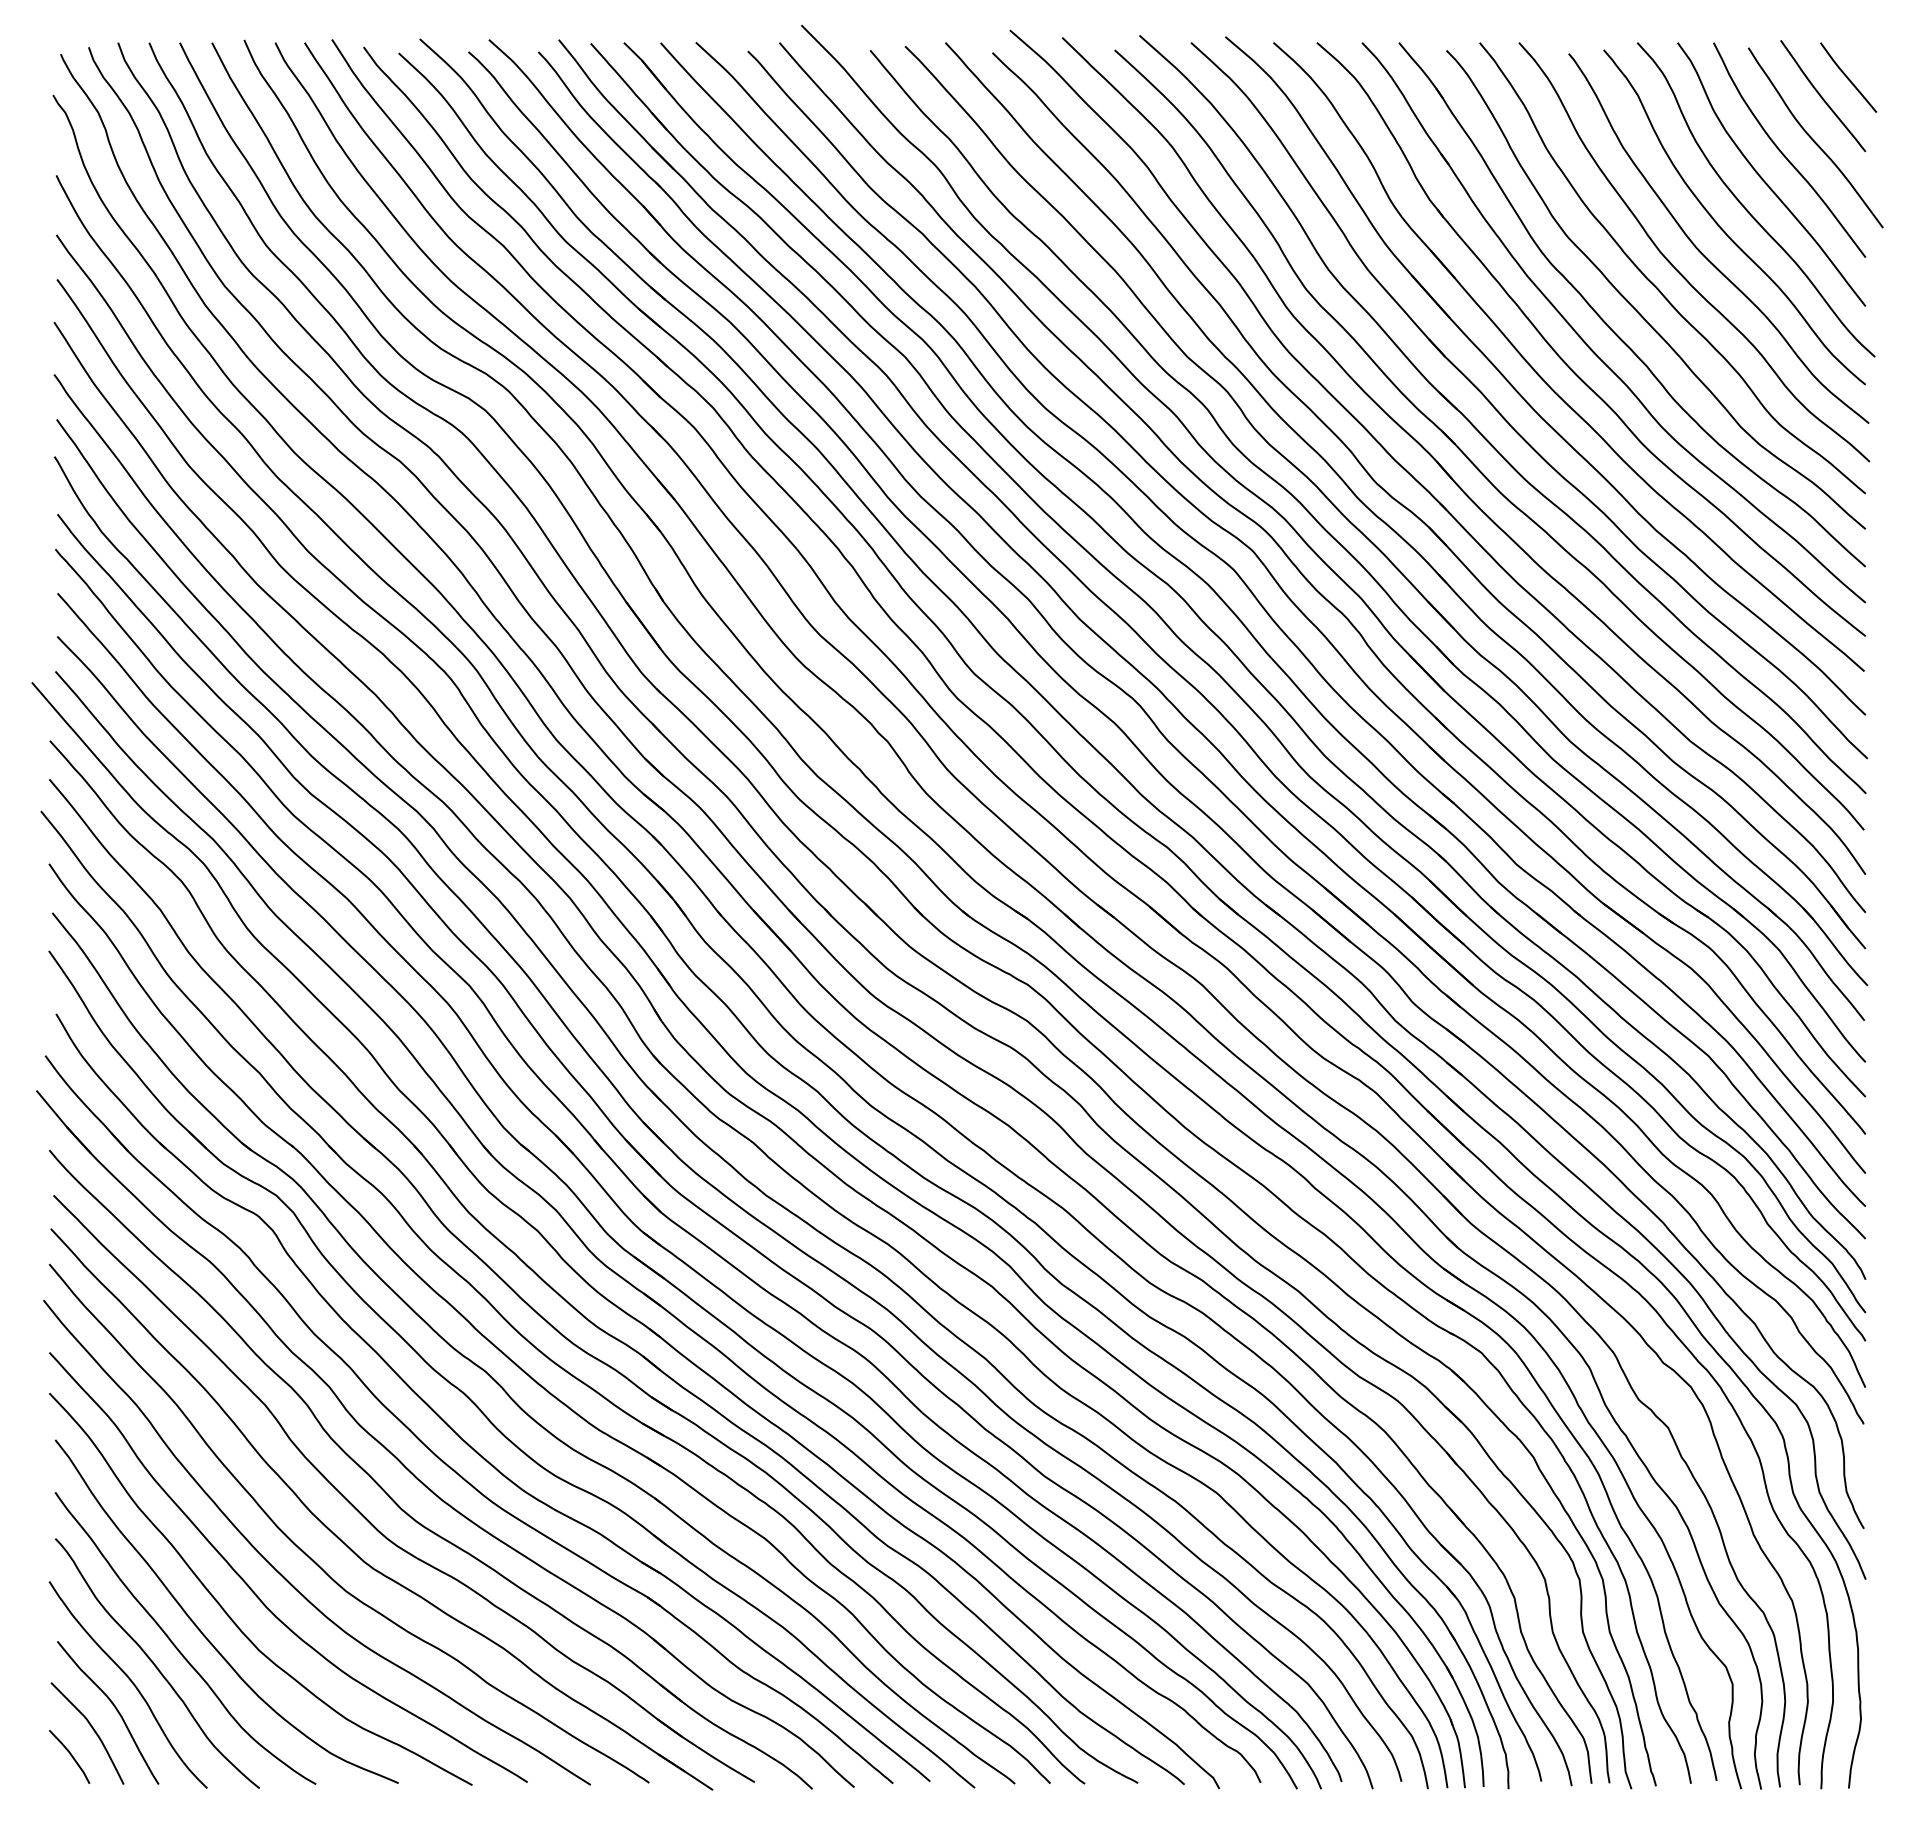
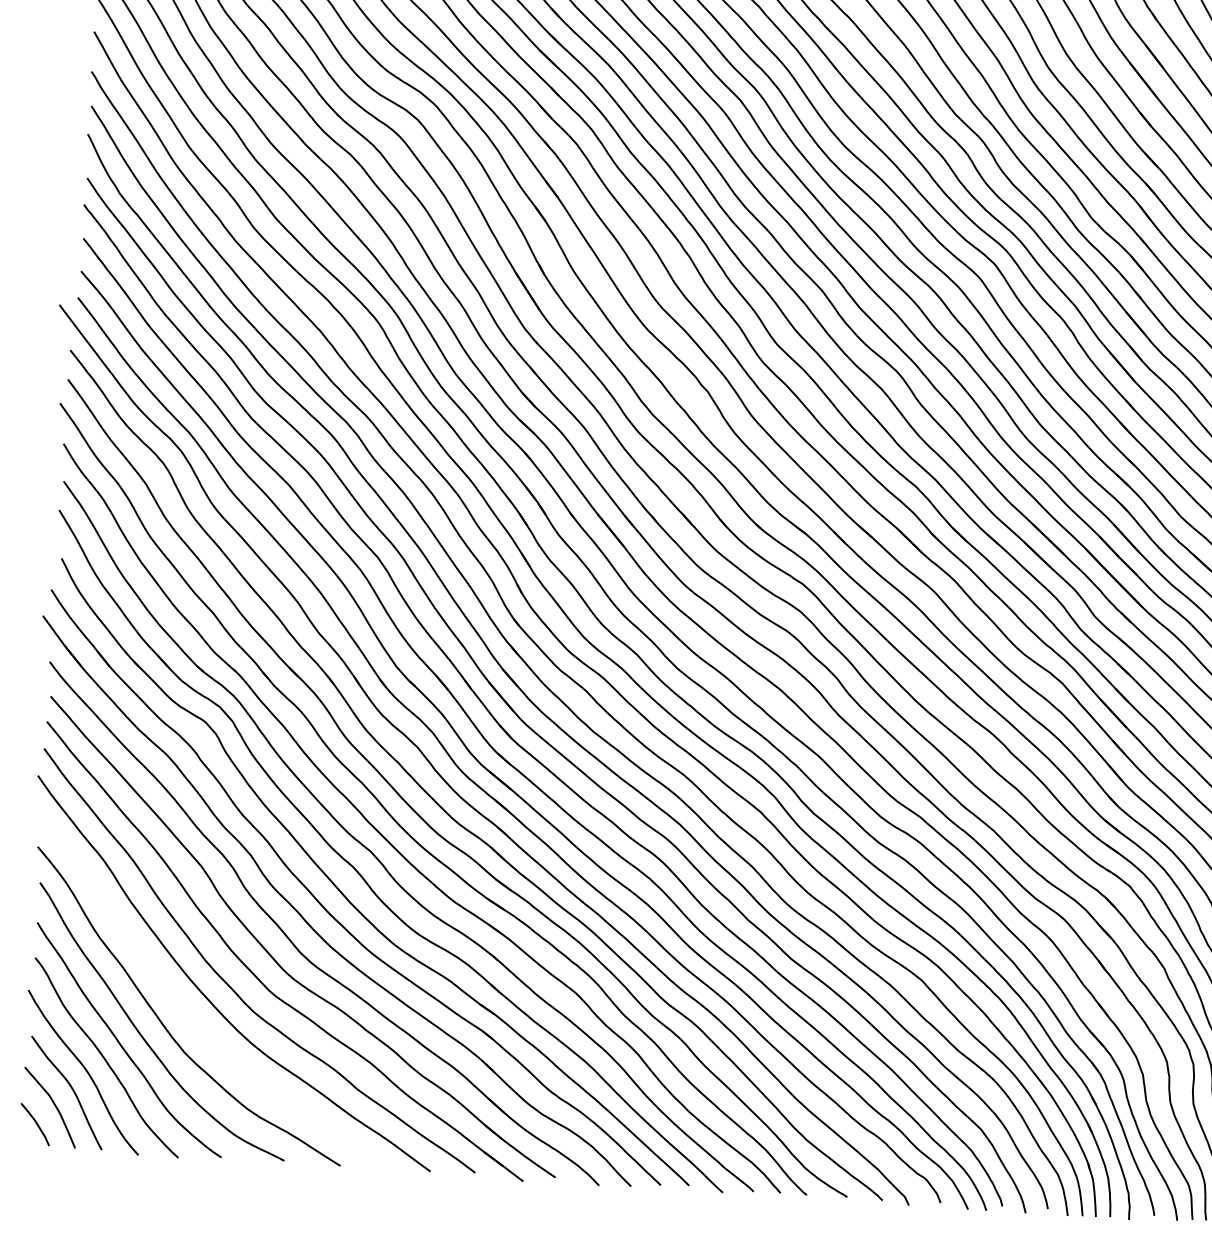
curve: (255, 1592) -> (184, 1008), removed

